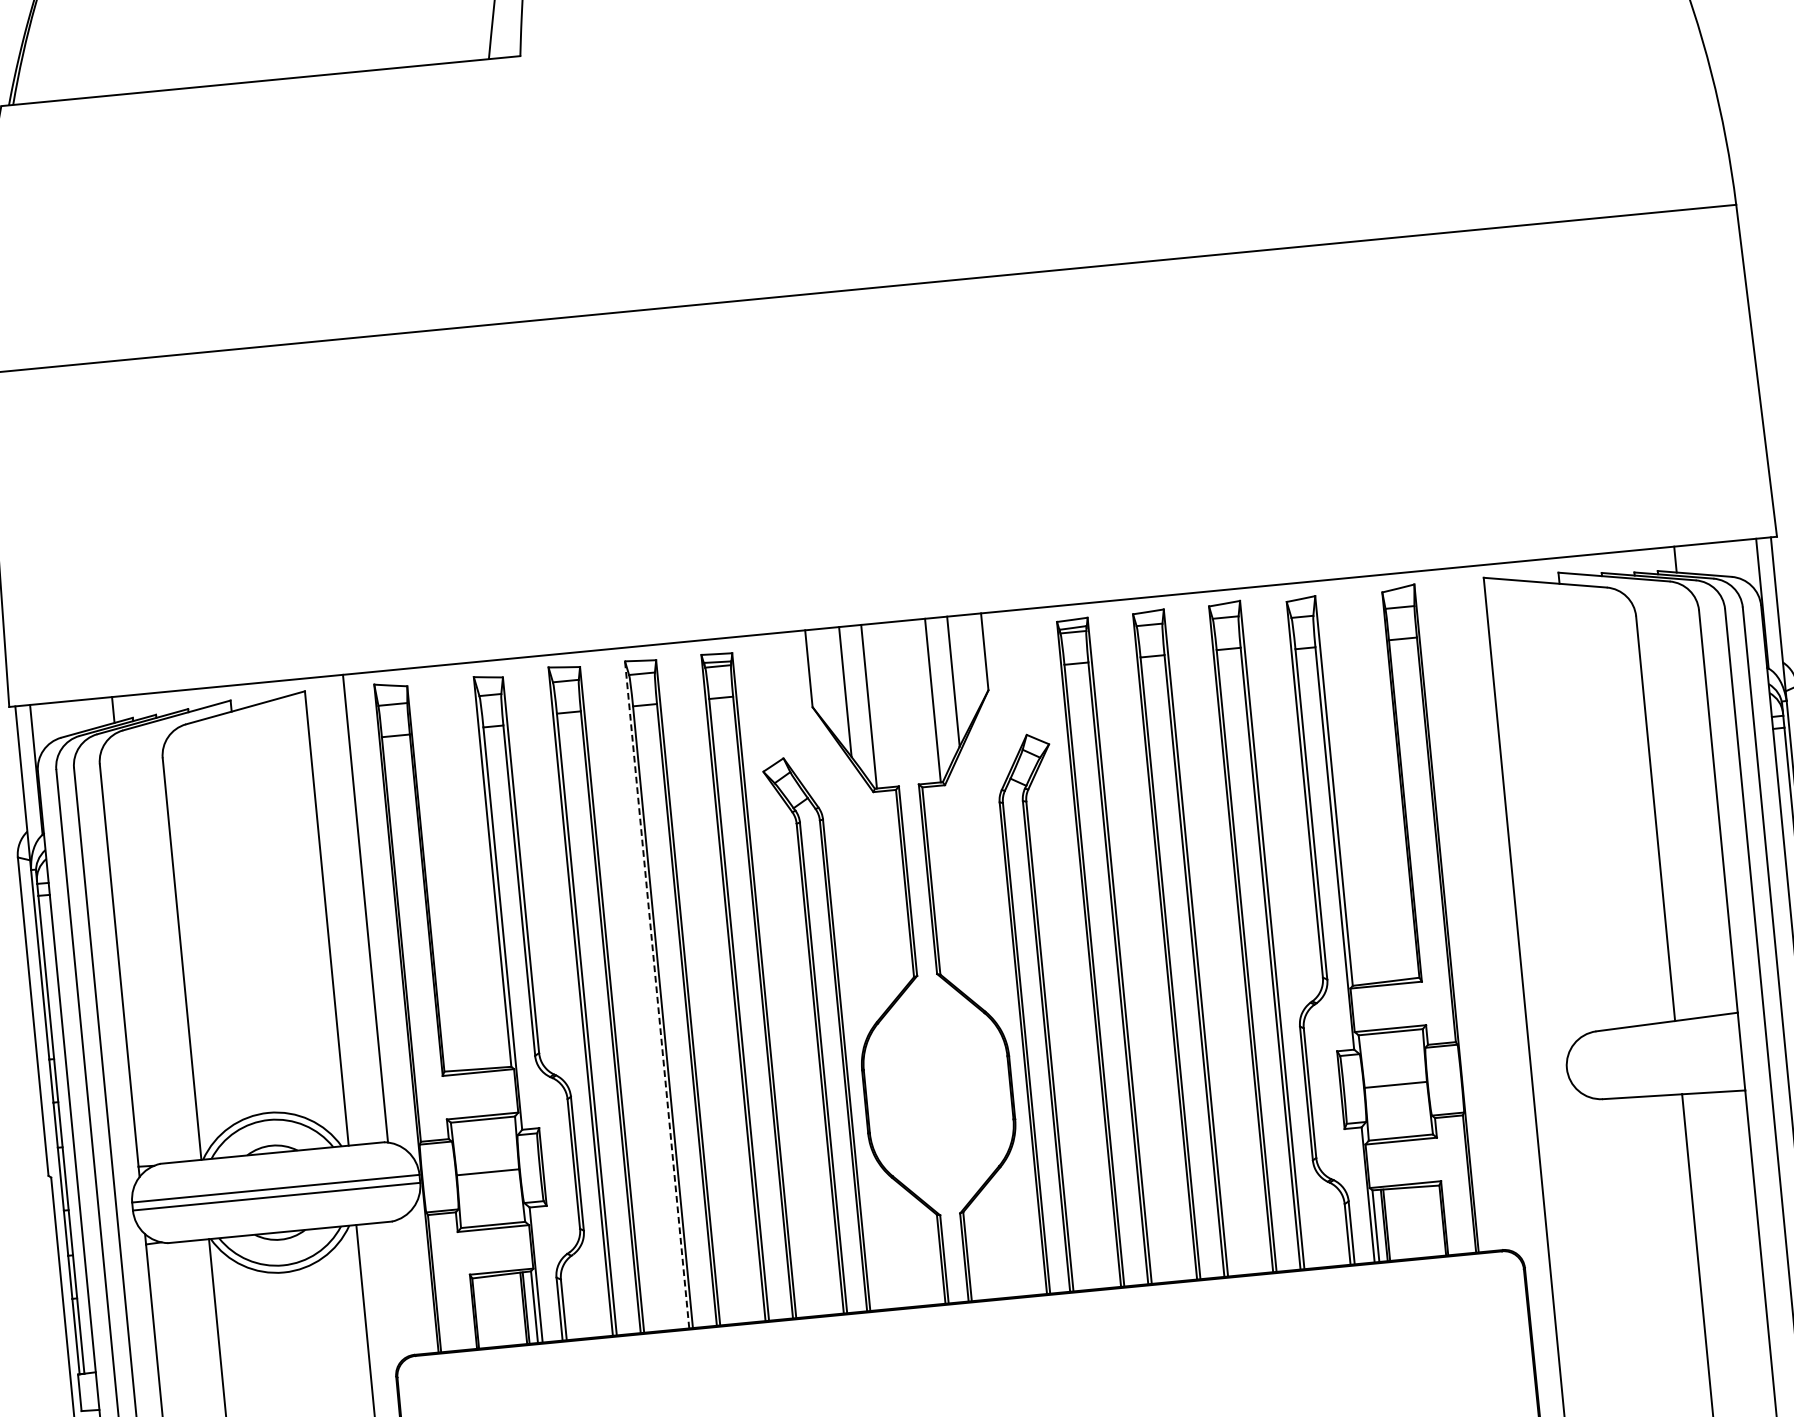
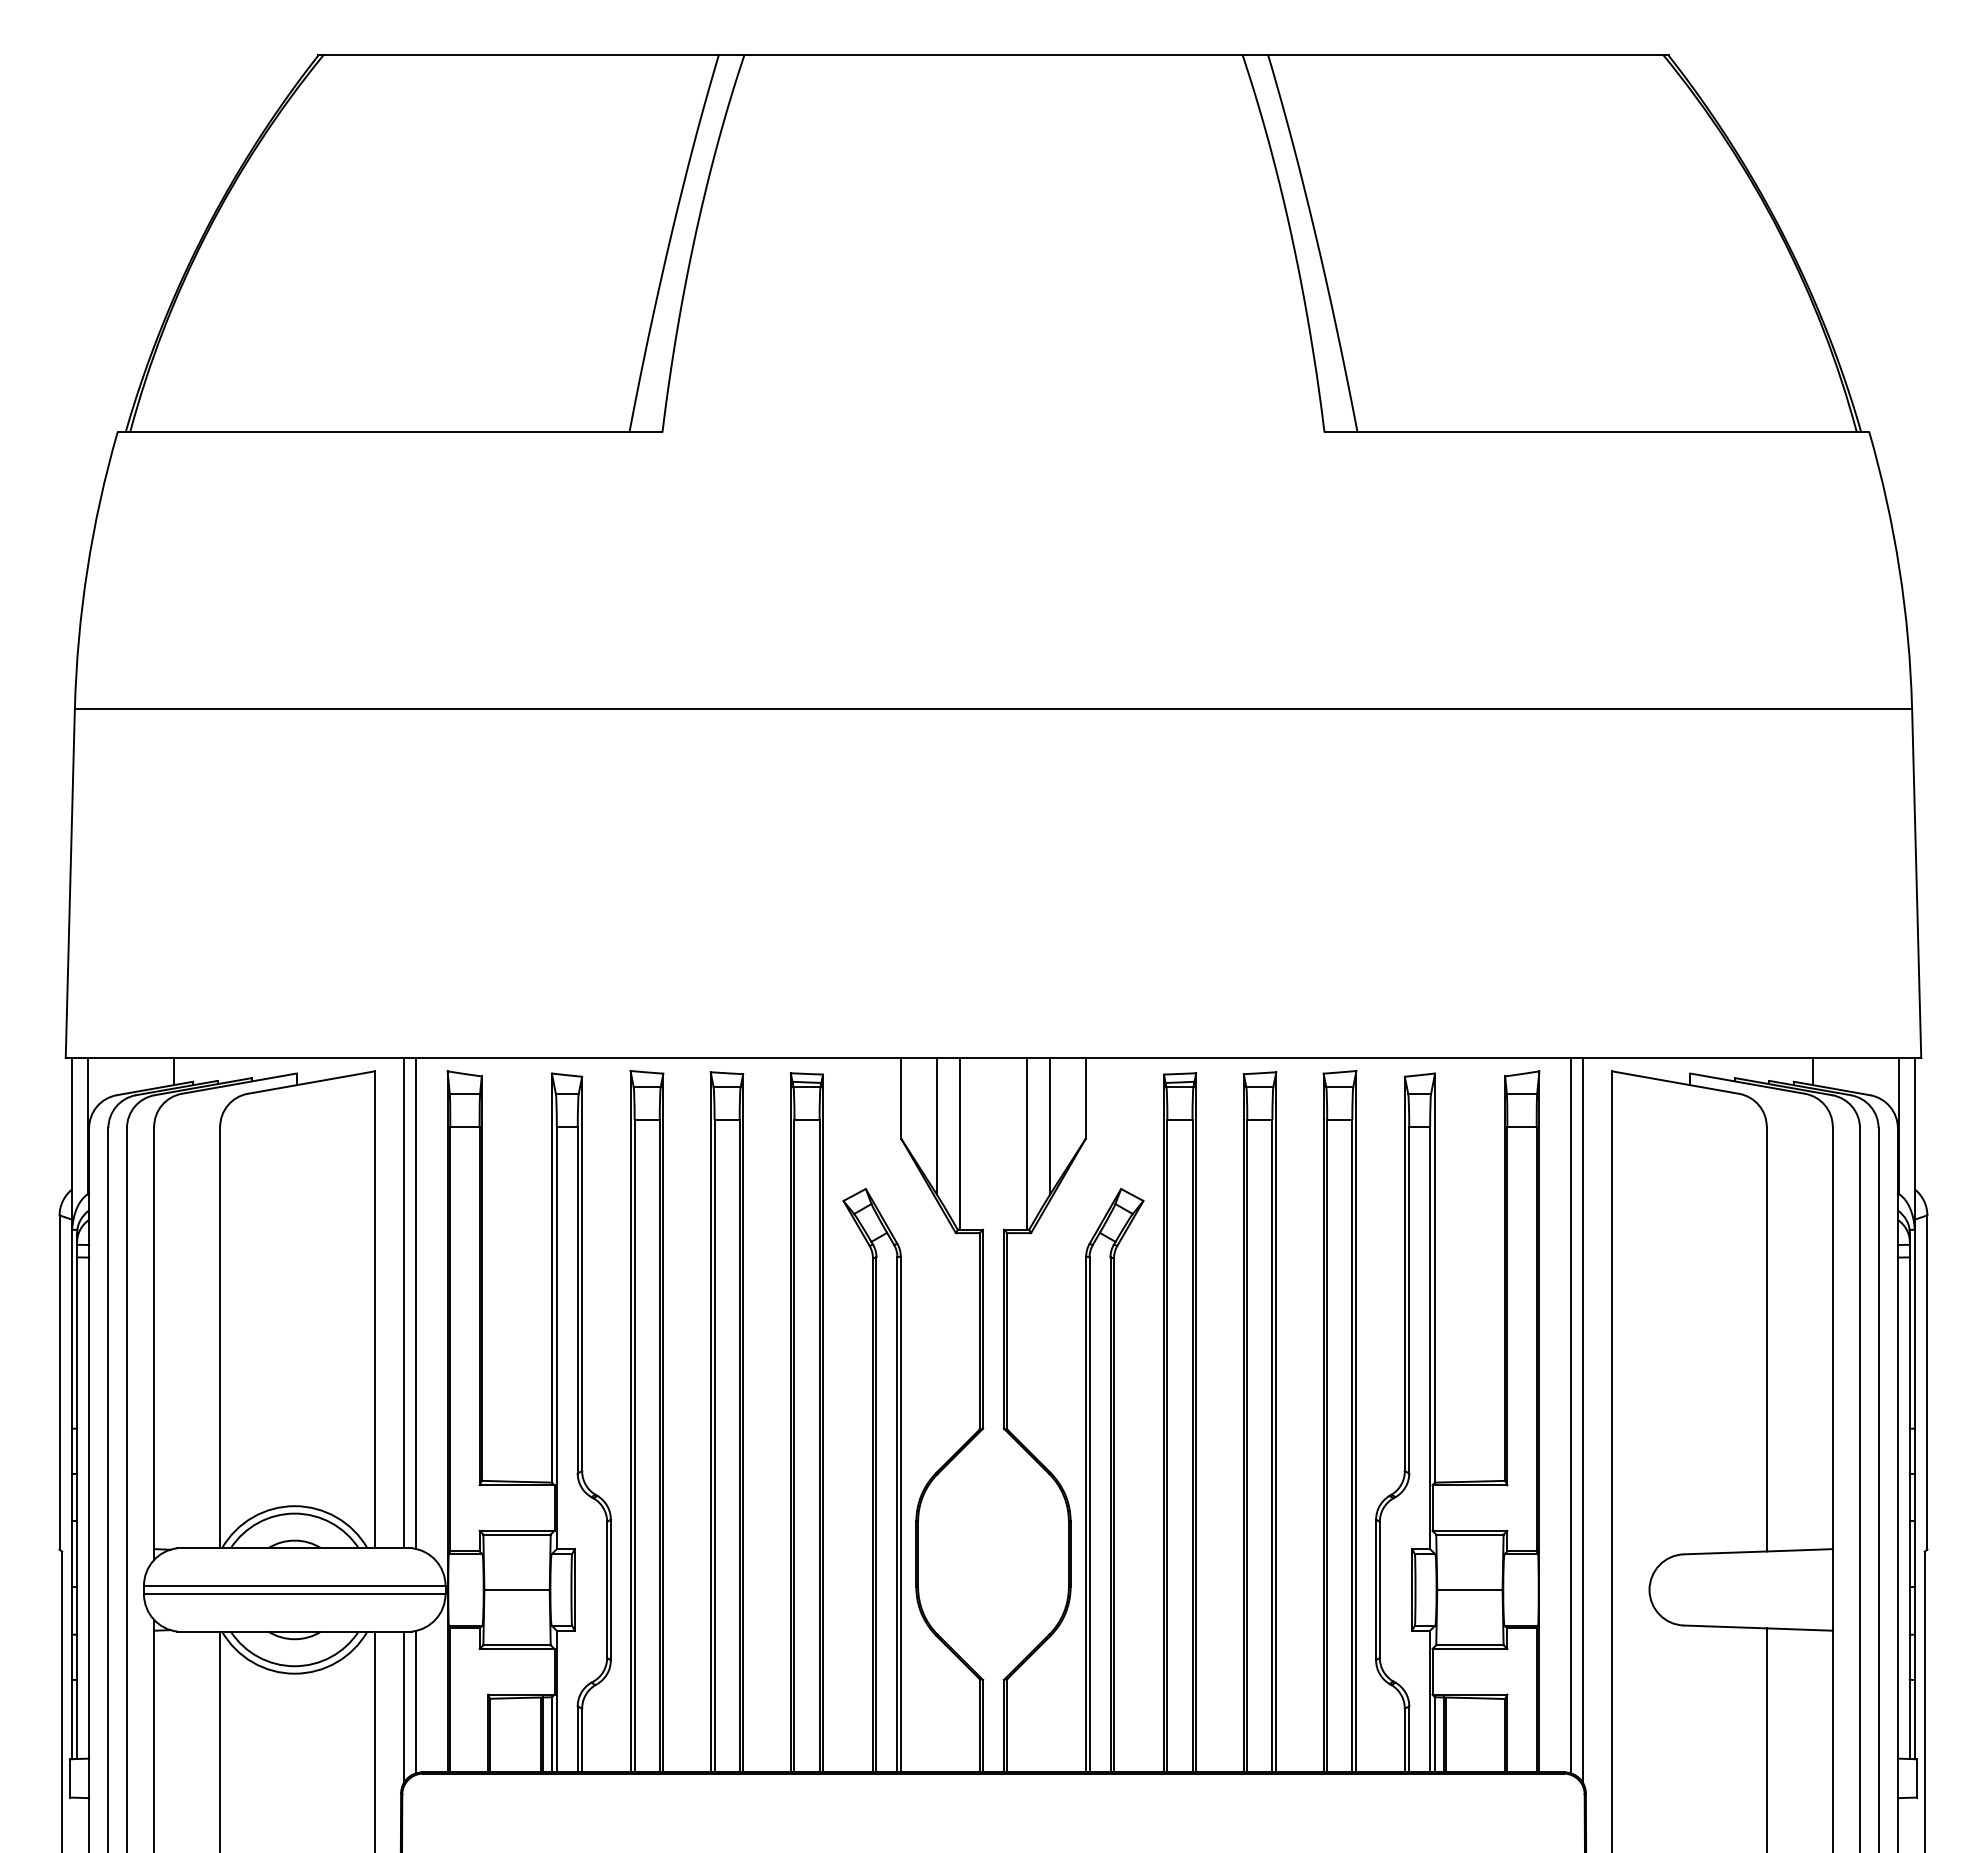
line: (354, 909) -> (404, 1303), added
line: (1475, 909) -> (1570, 1415), added
line: (1487, 913) -> (1582, 1420), added
line: (656, 994) -> (710, 1421), dashed -> solid
line: (402, 1287) -> (416, 1701), added
line: (391, 1293) -> (404, 1706), added

